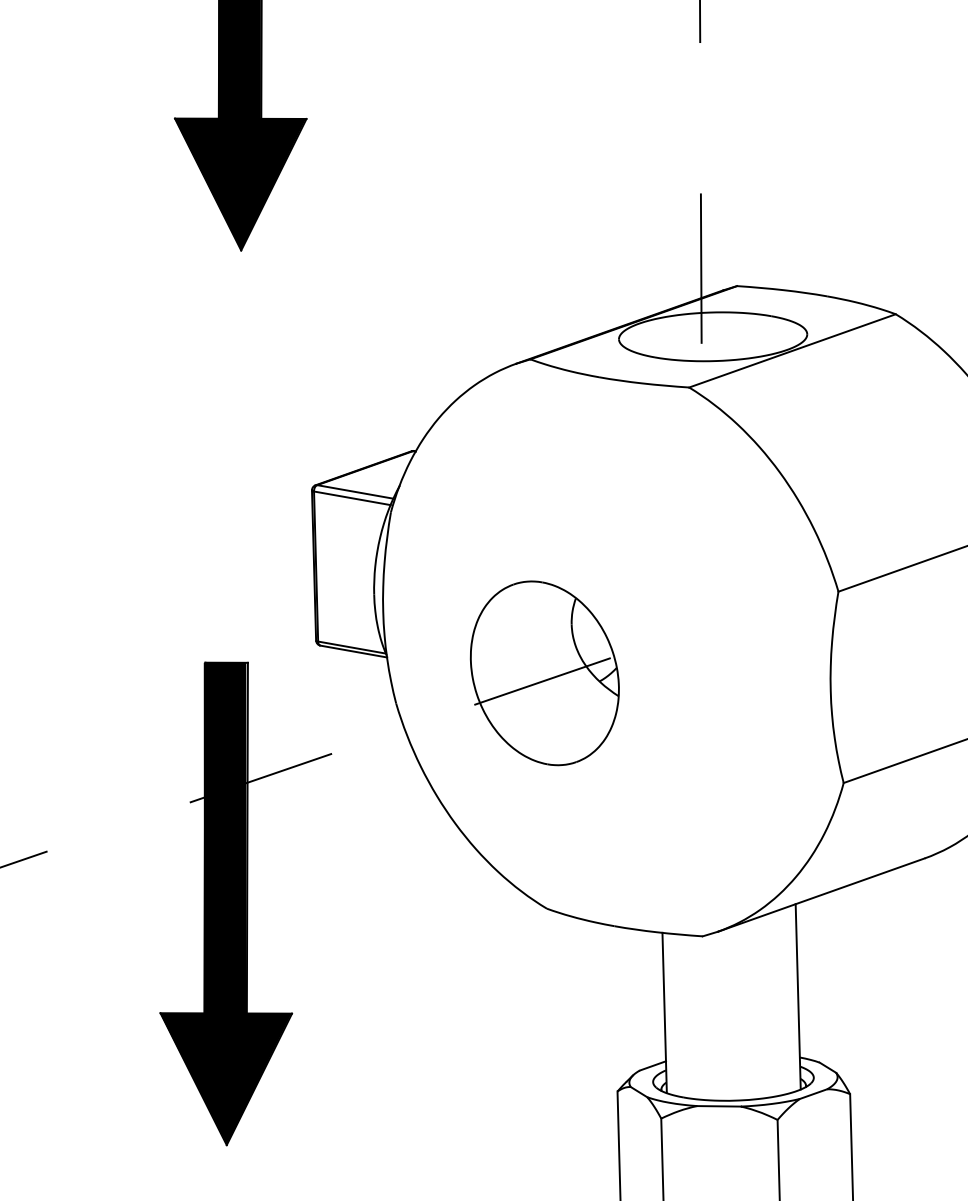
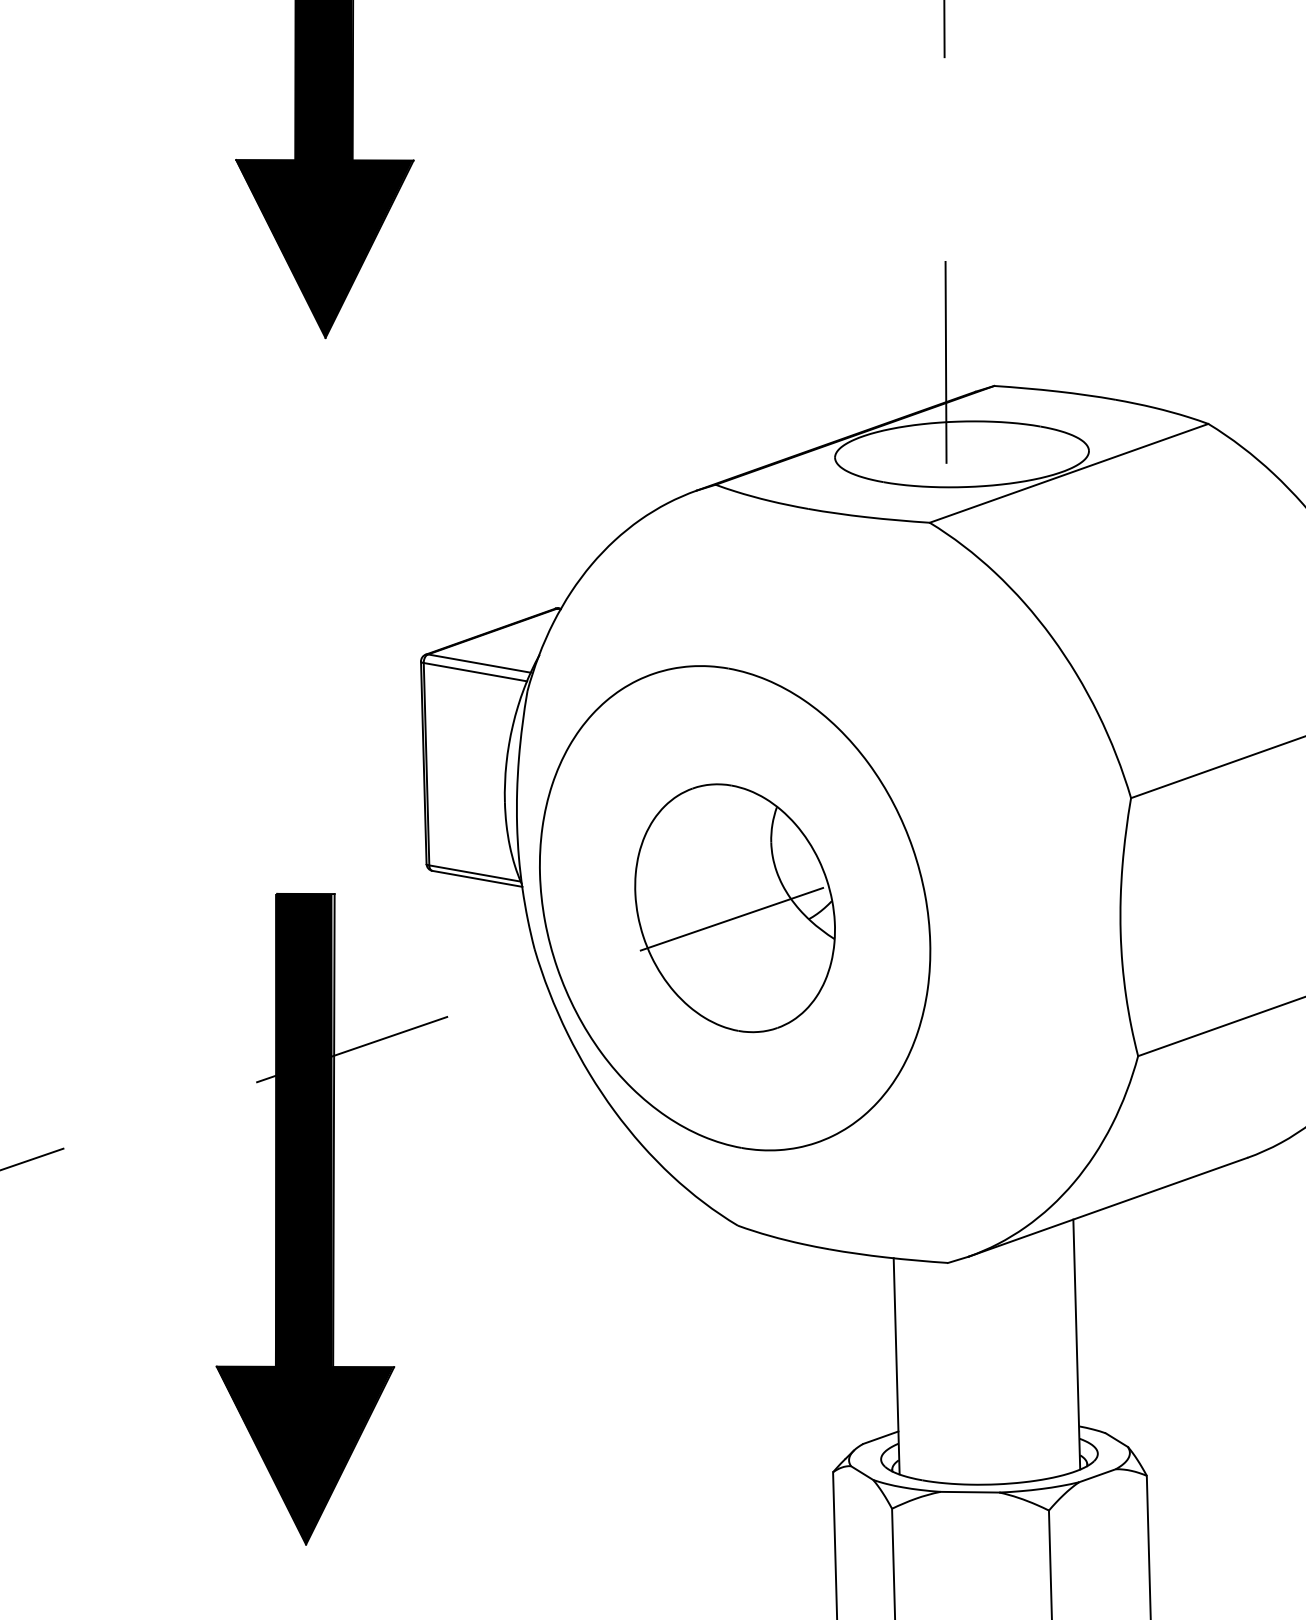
part: (544, 672) -> (734, 907), added

